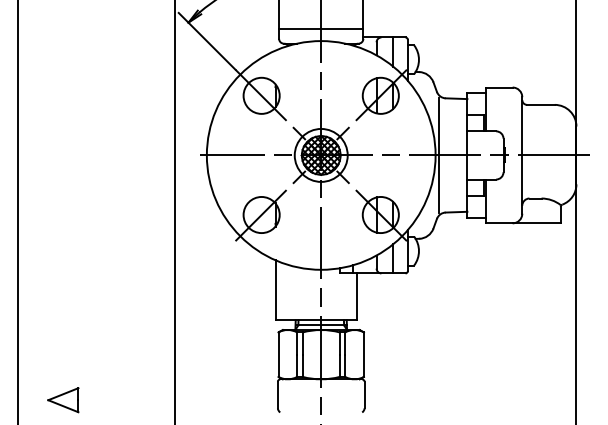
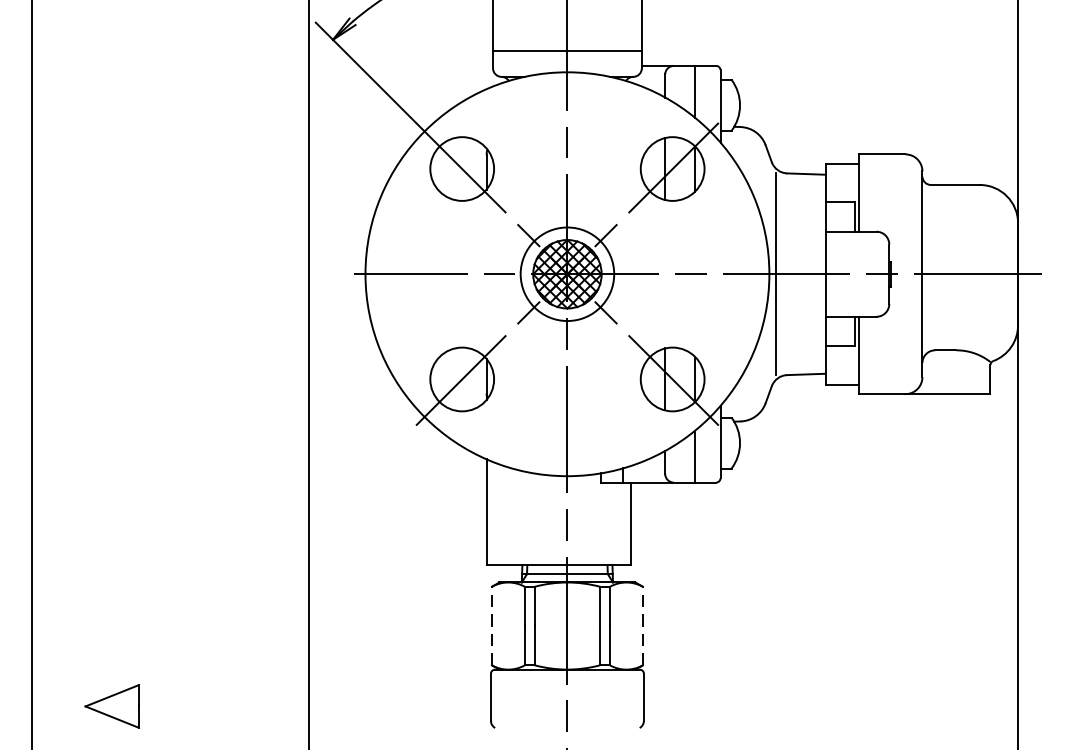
line: (278, 354) -> (491, 625), solid -> dashed
line: (363, 354) -> (642, 625), solid -> dashed

